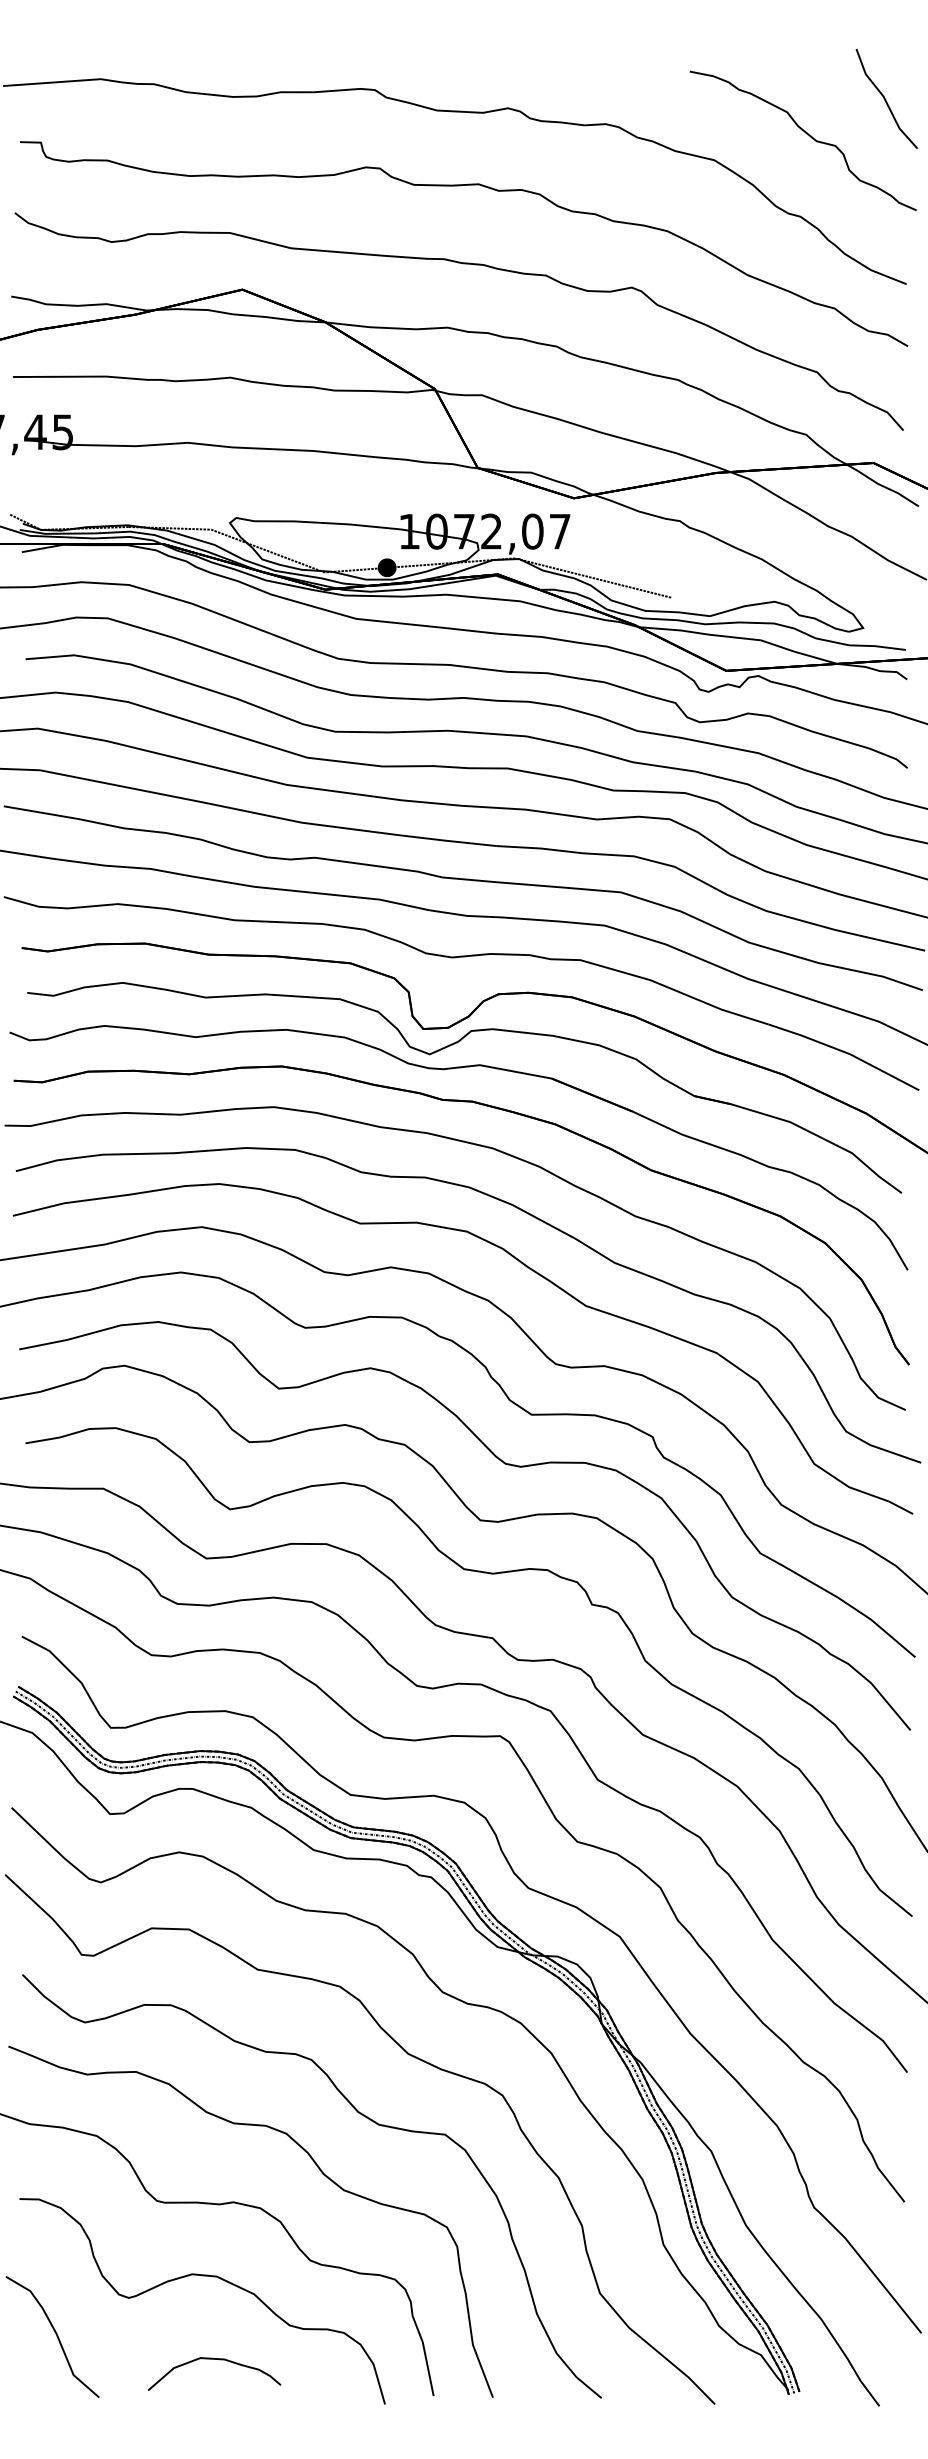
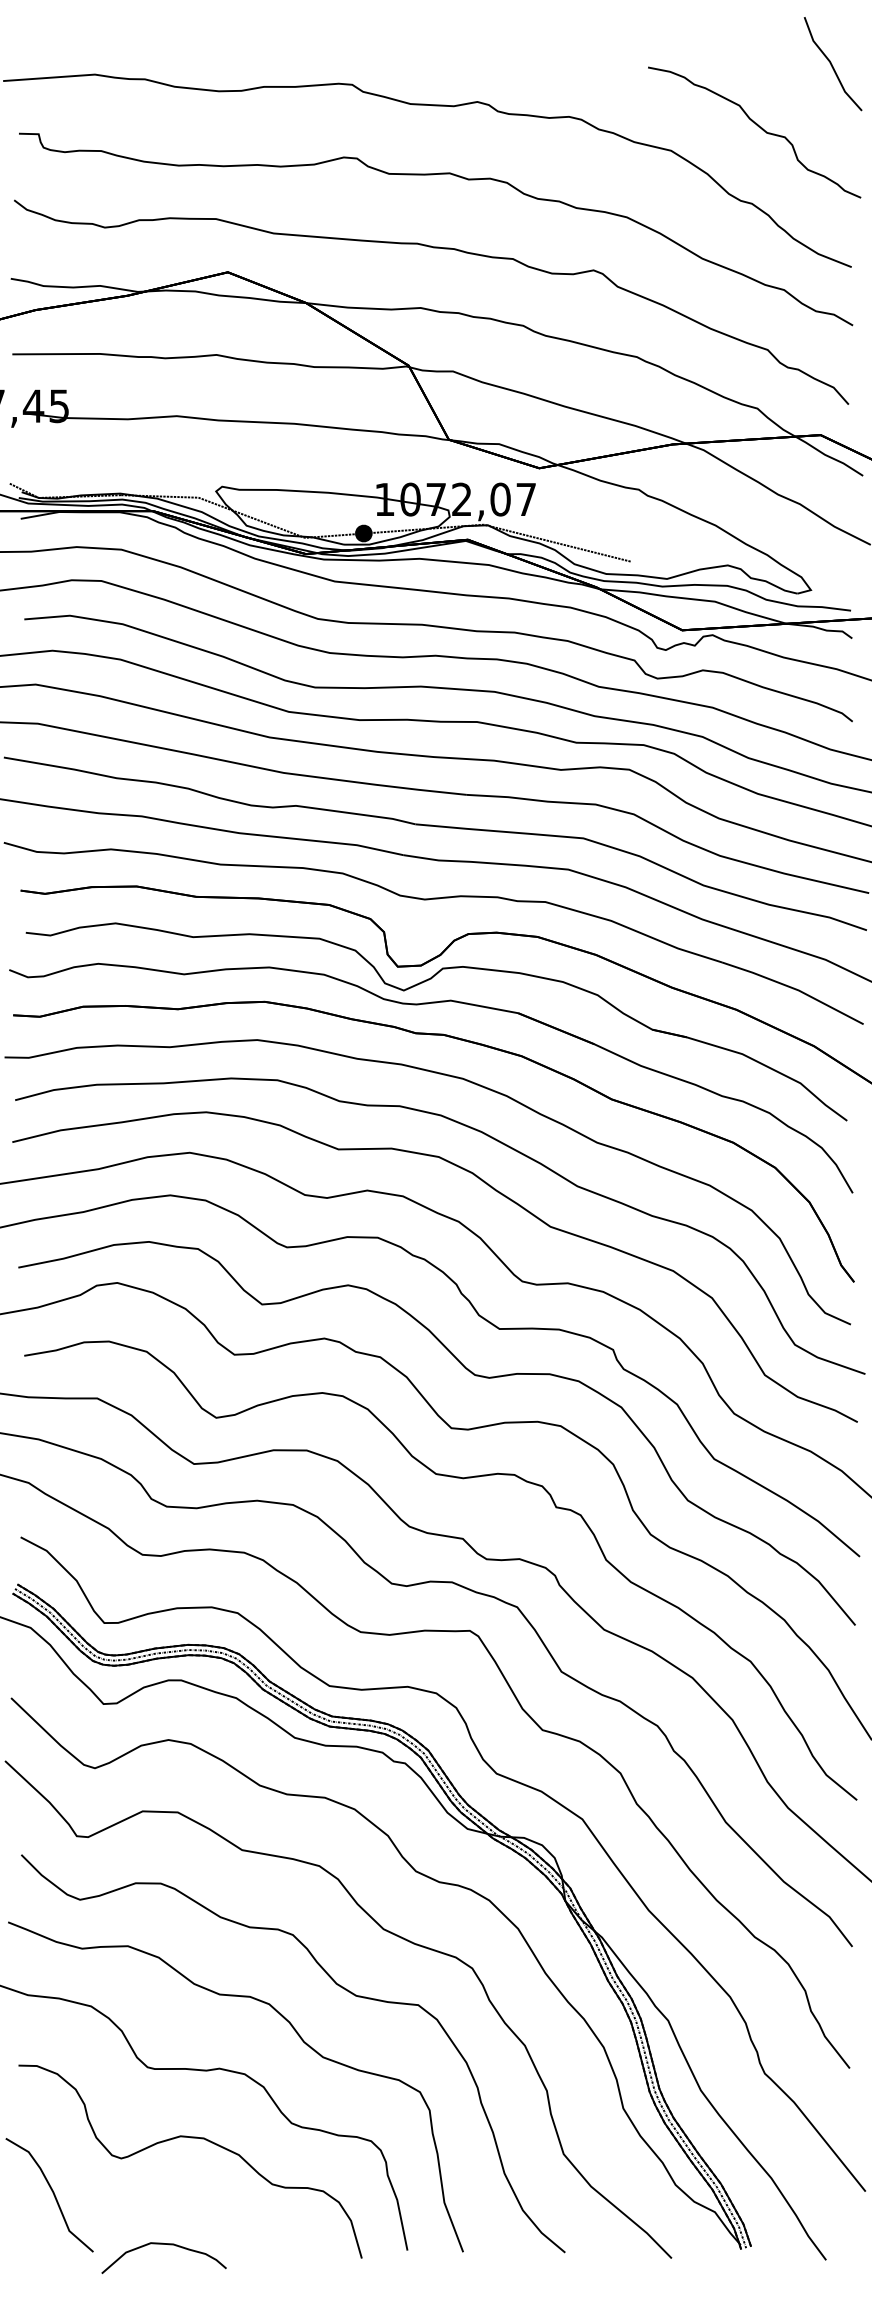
line: (885, 98) -> (831, 63), moved
curve: (219, 2360) -> (168, 2245), moved

